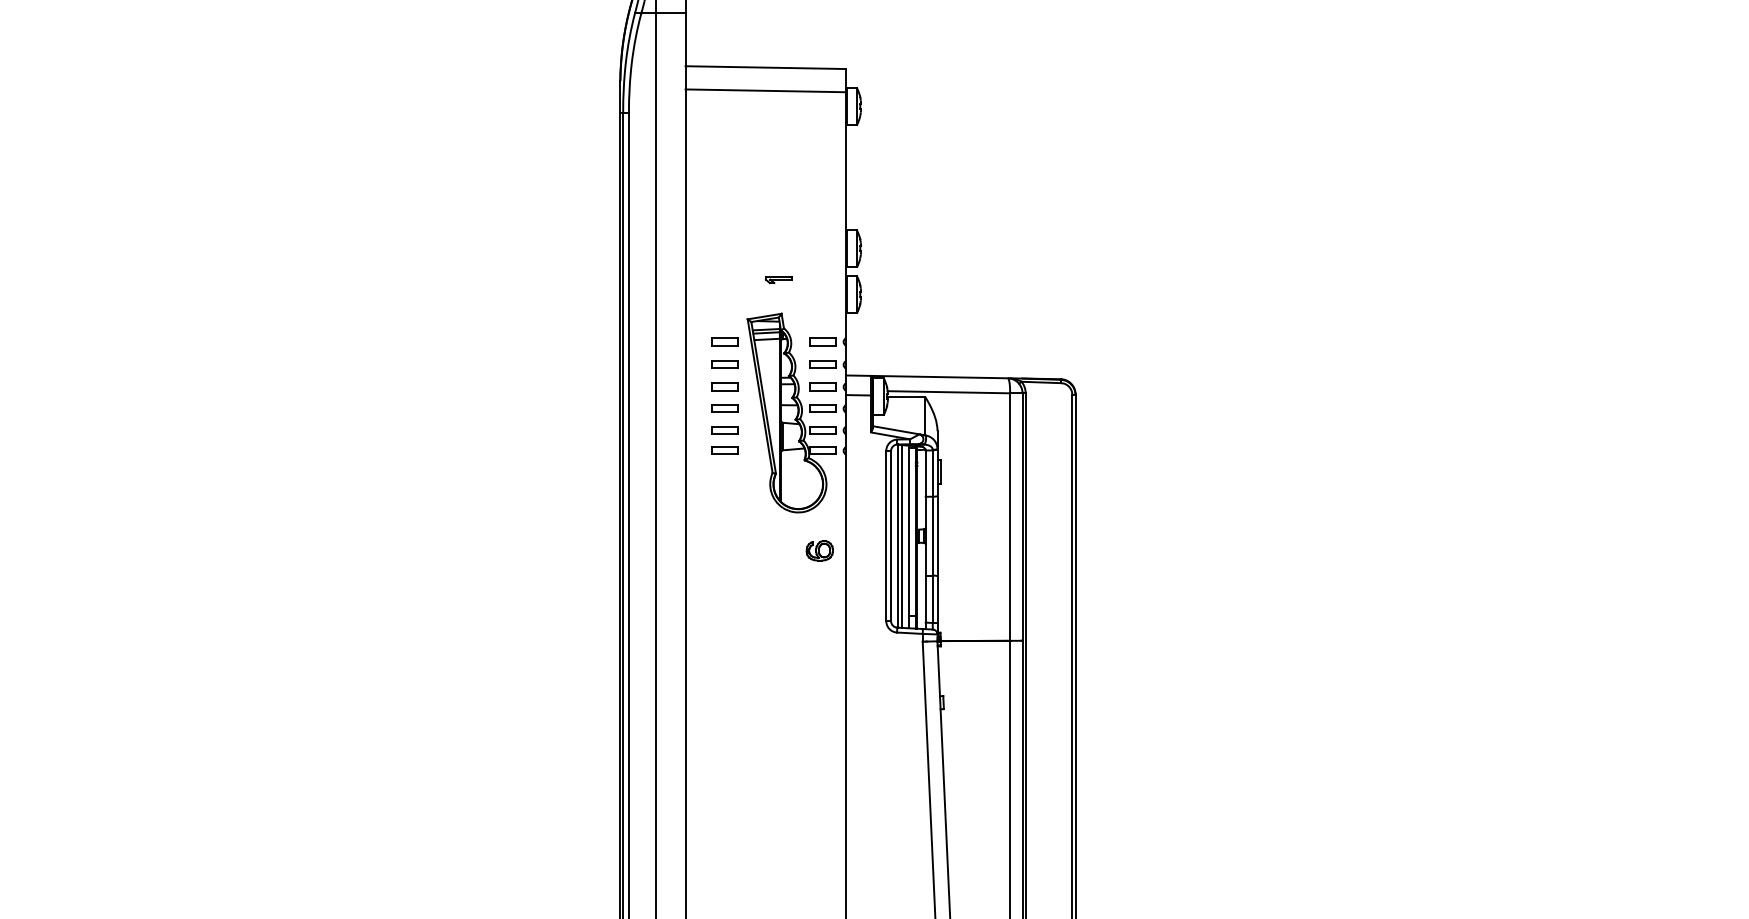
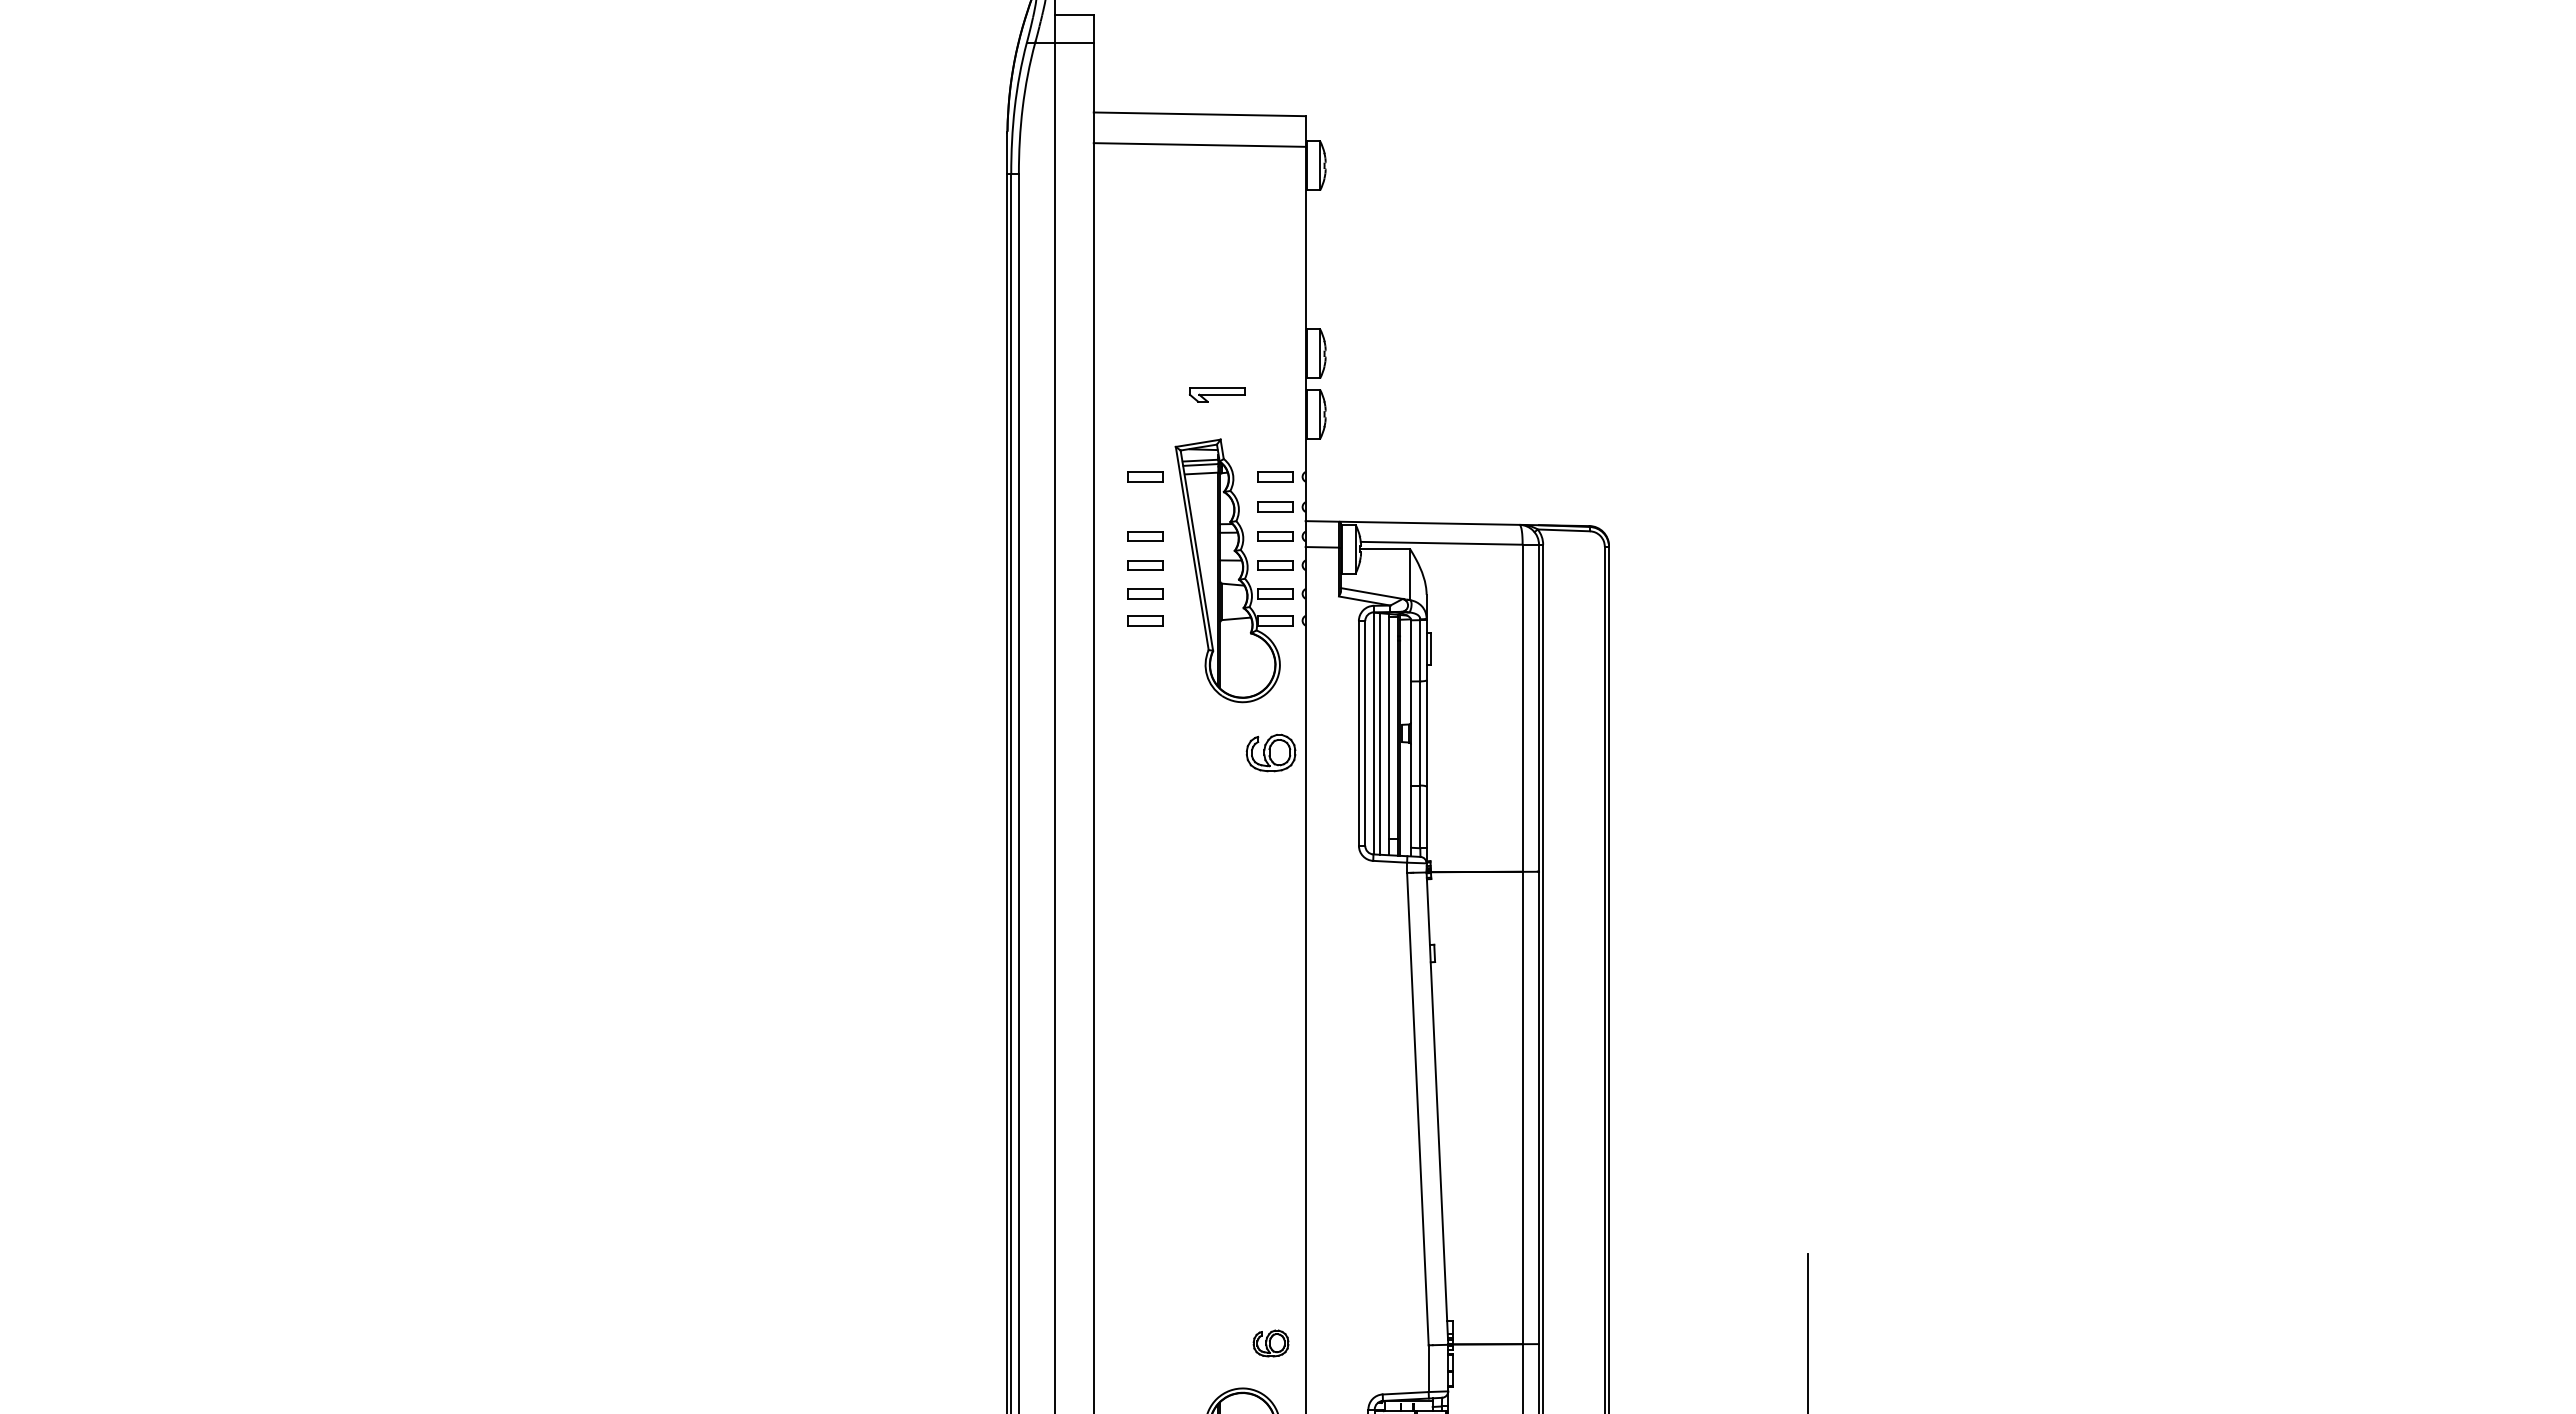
part: (778, 279) -> (1216, 394), size x1.6
part: (724, 364) -> (1145, 506), removed
part: (819, 550) -> (1270, 752), size x1.4

